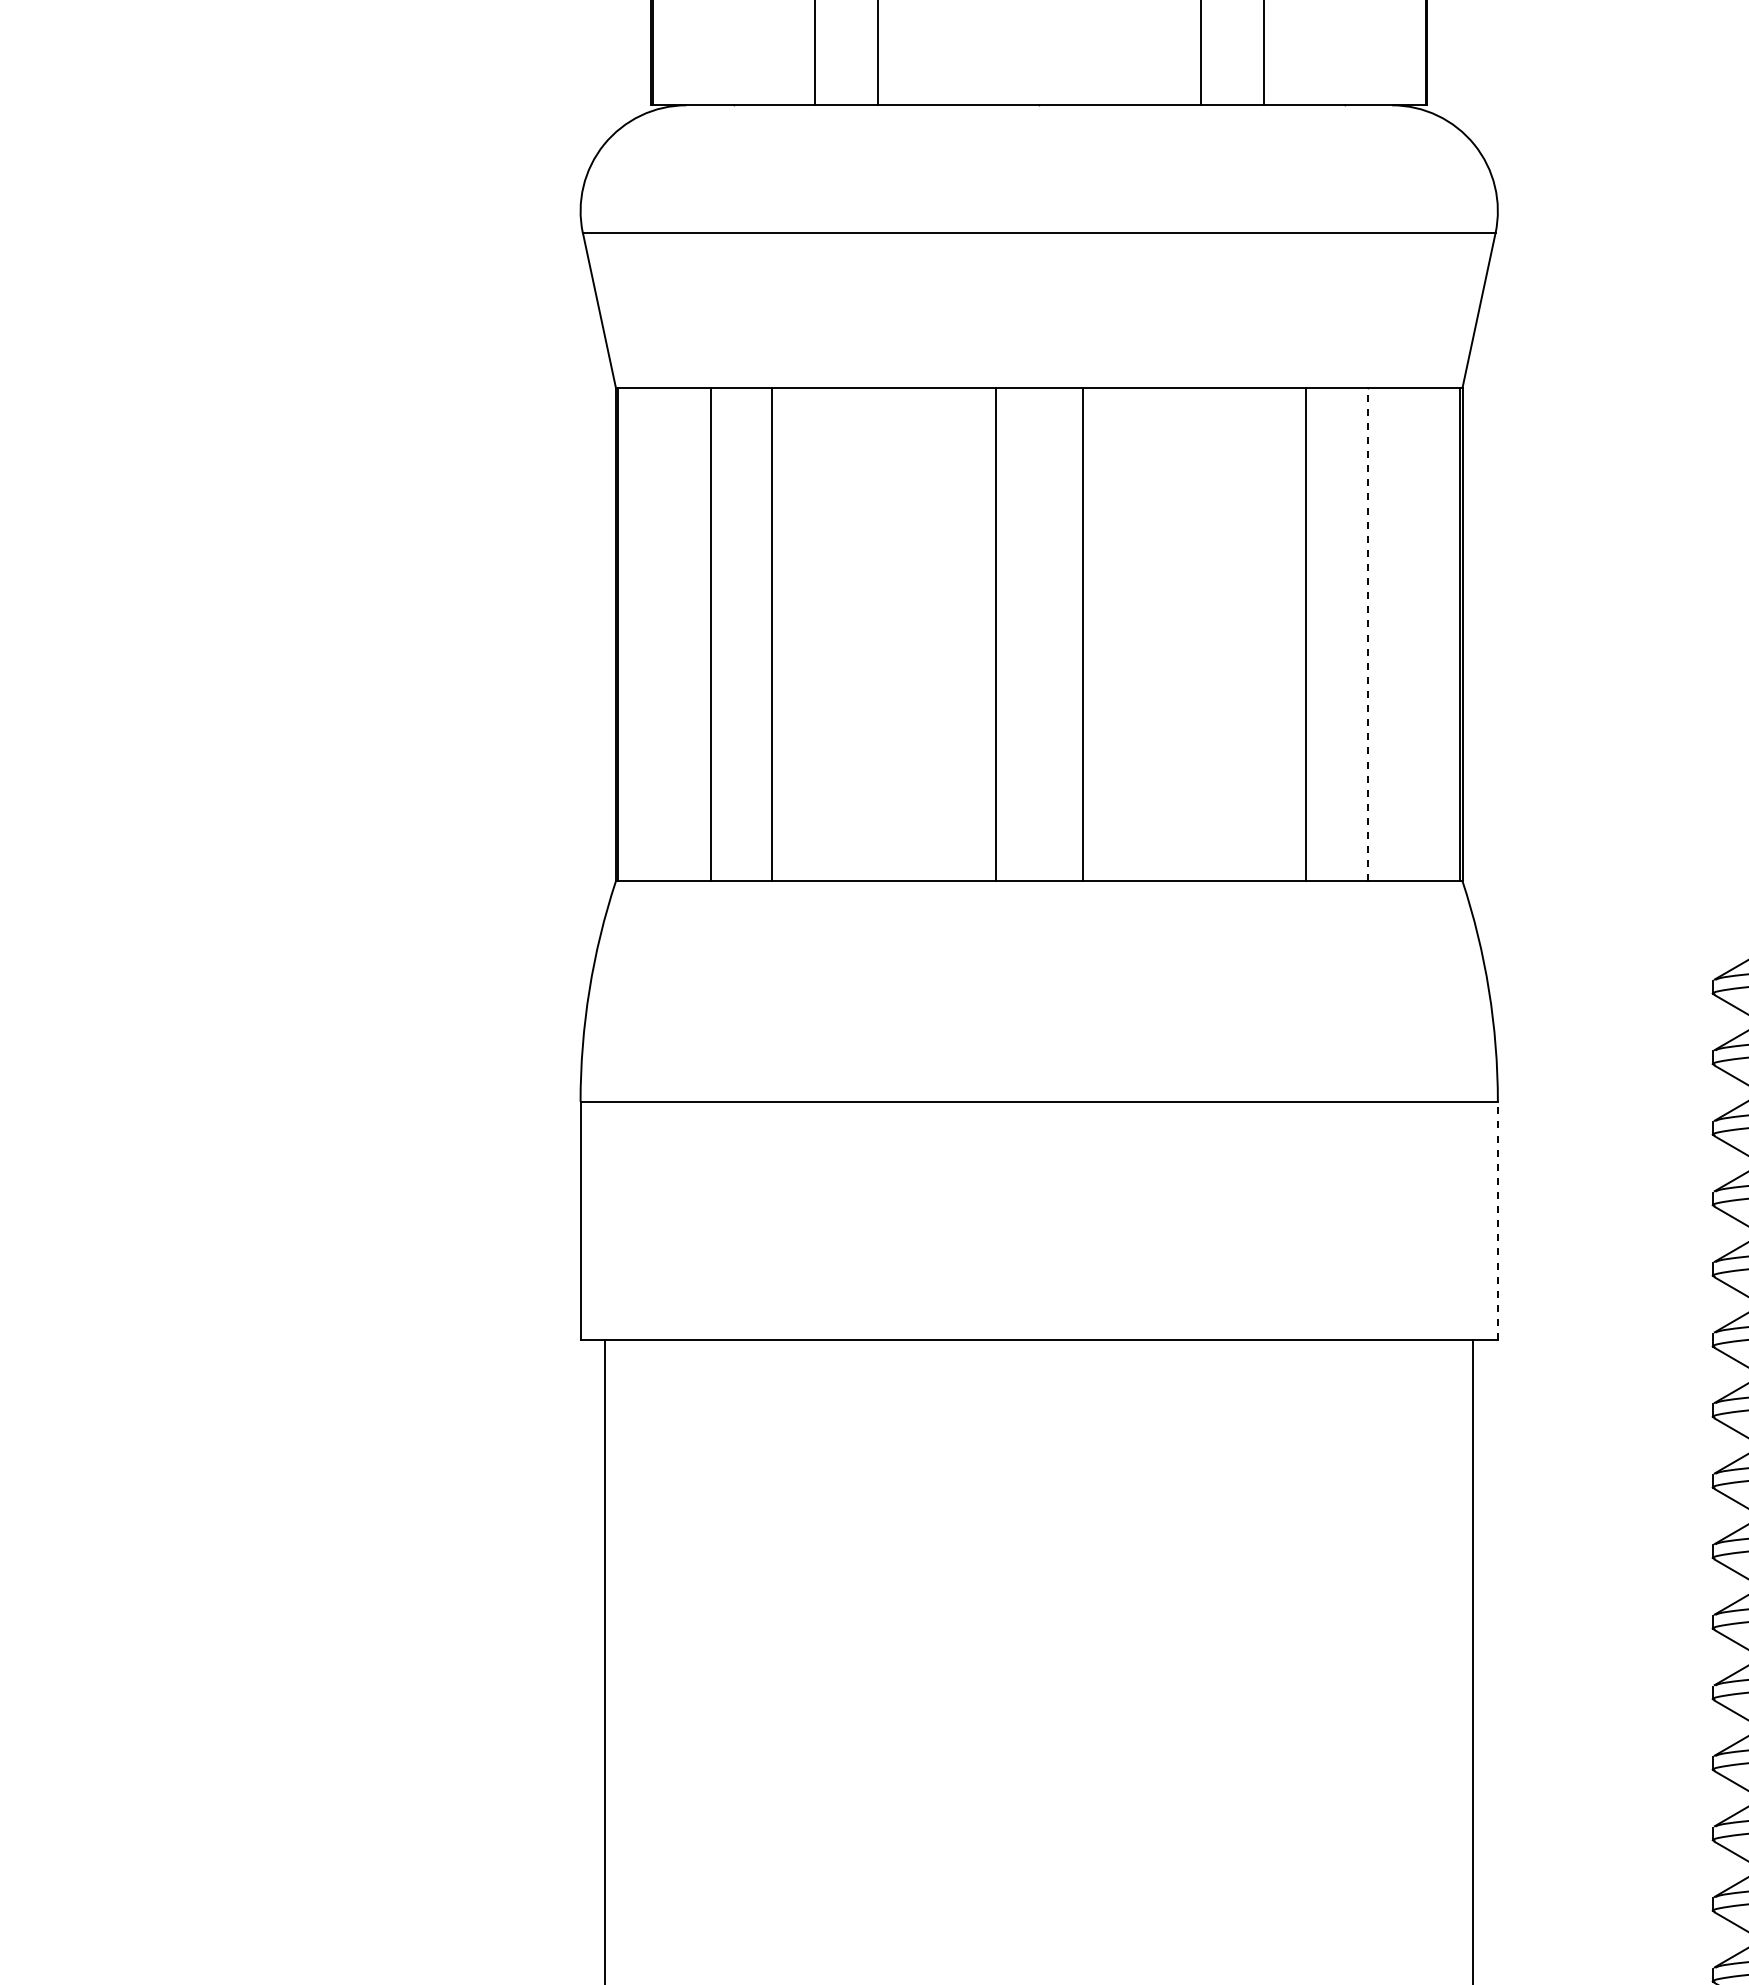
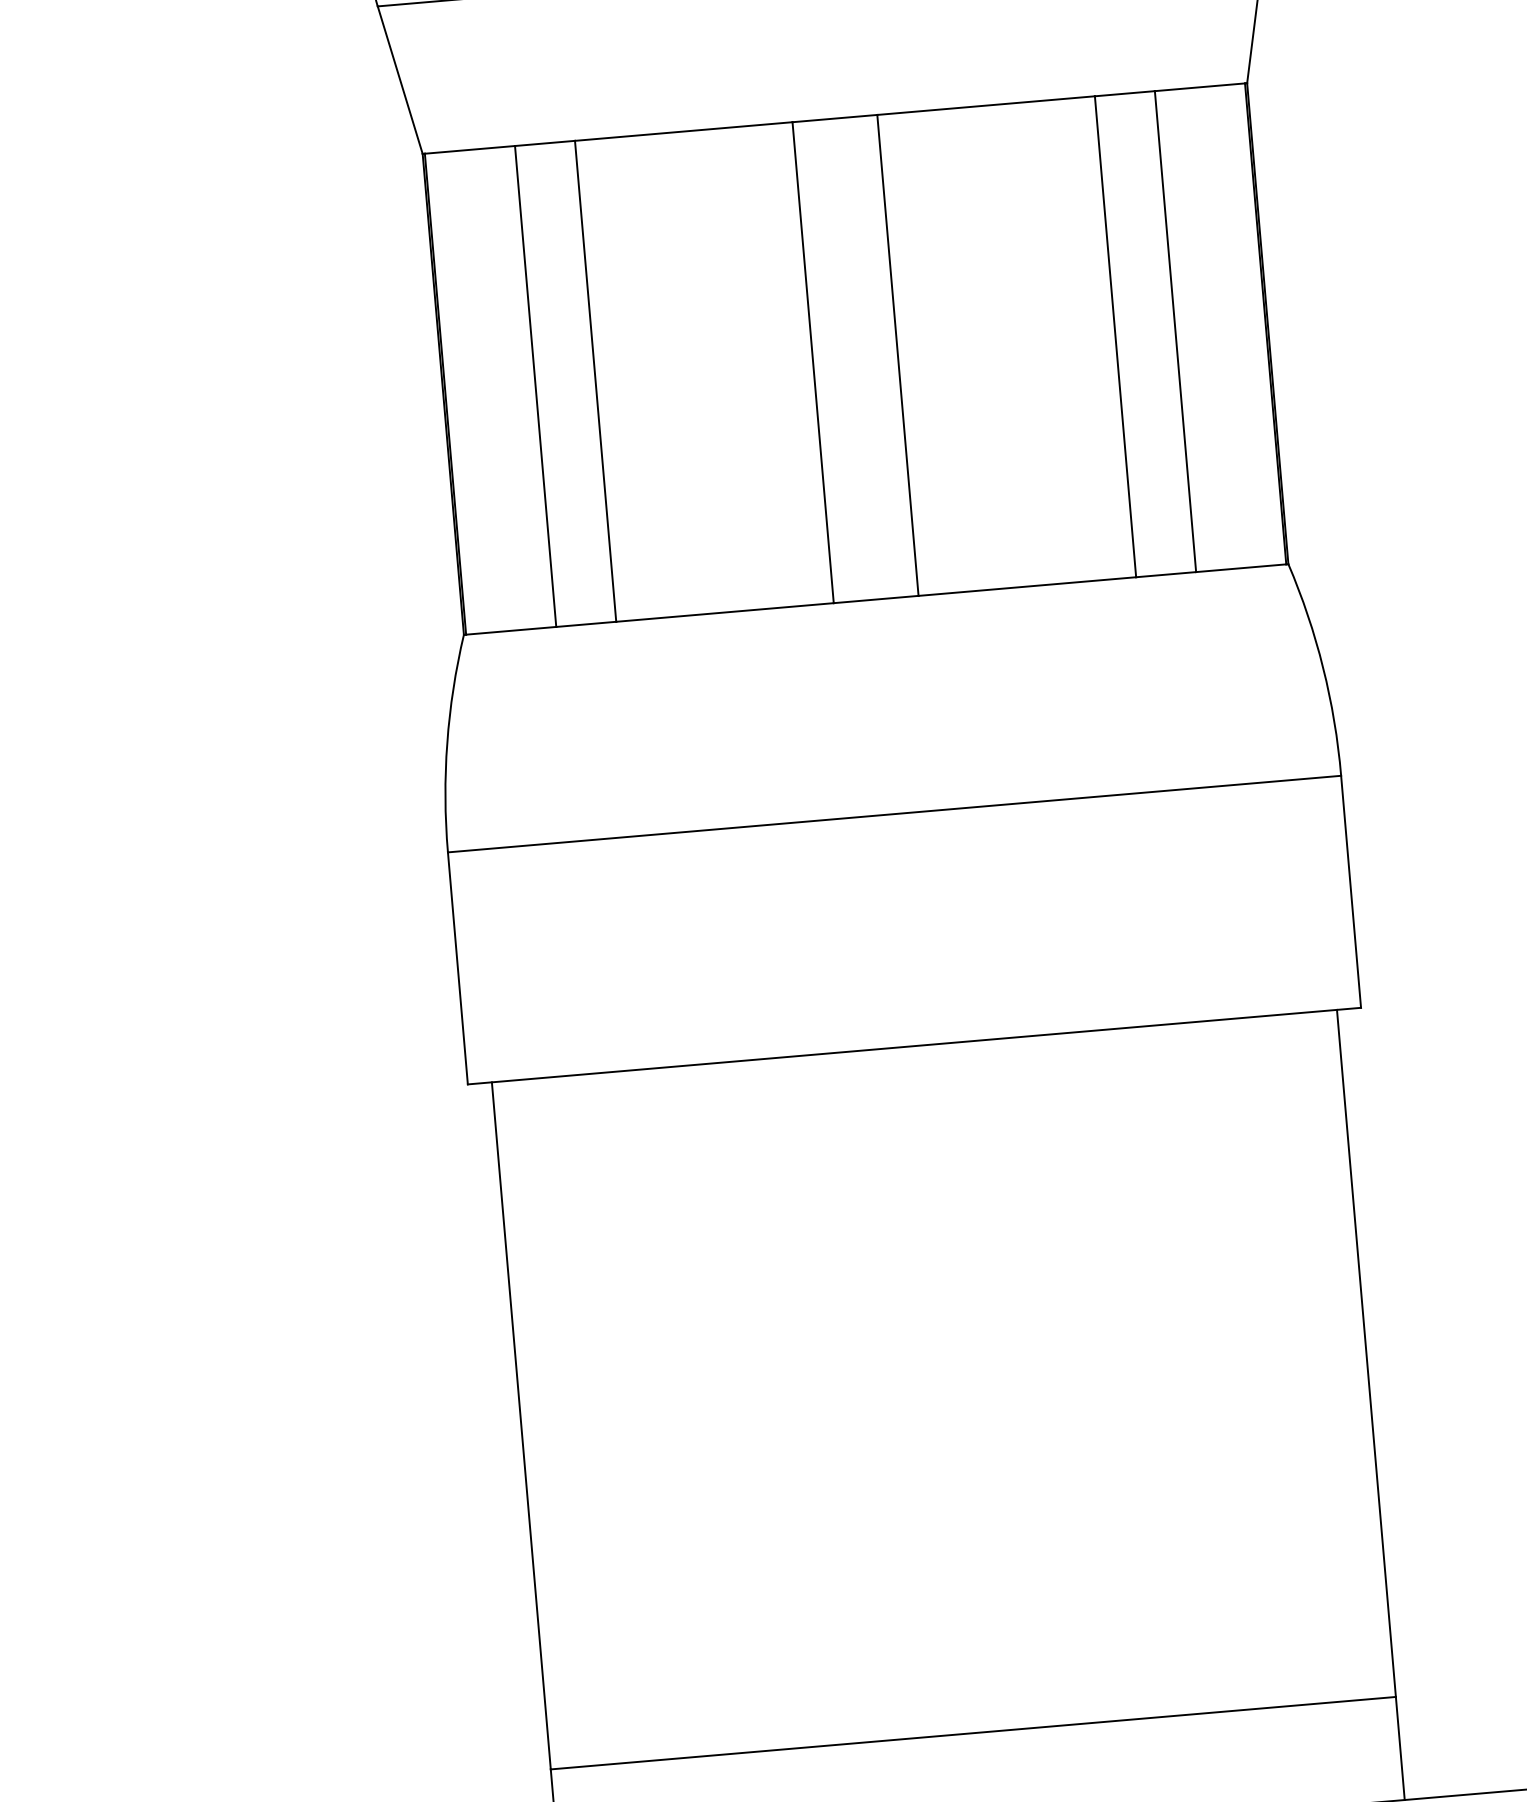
line: (1367, 634) -> (1175, 331), dashed -> solid
line: (1497, 1220) -> (1350, 891), dashed -> solid

